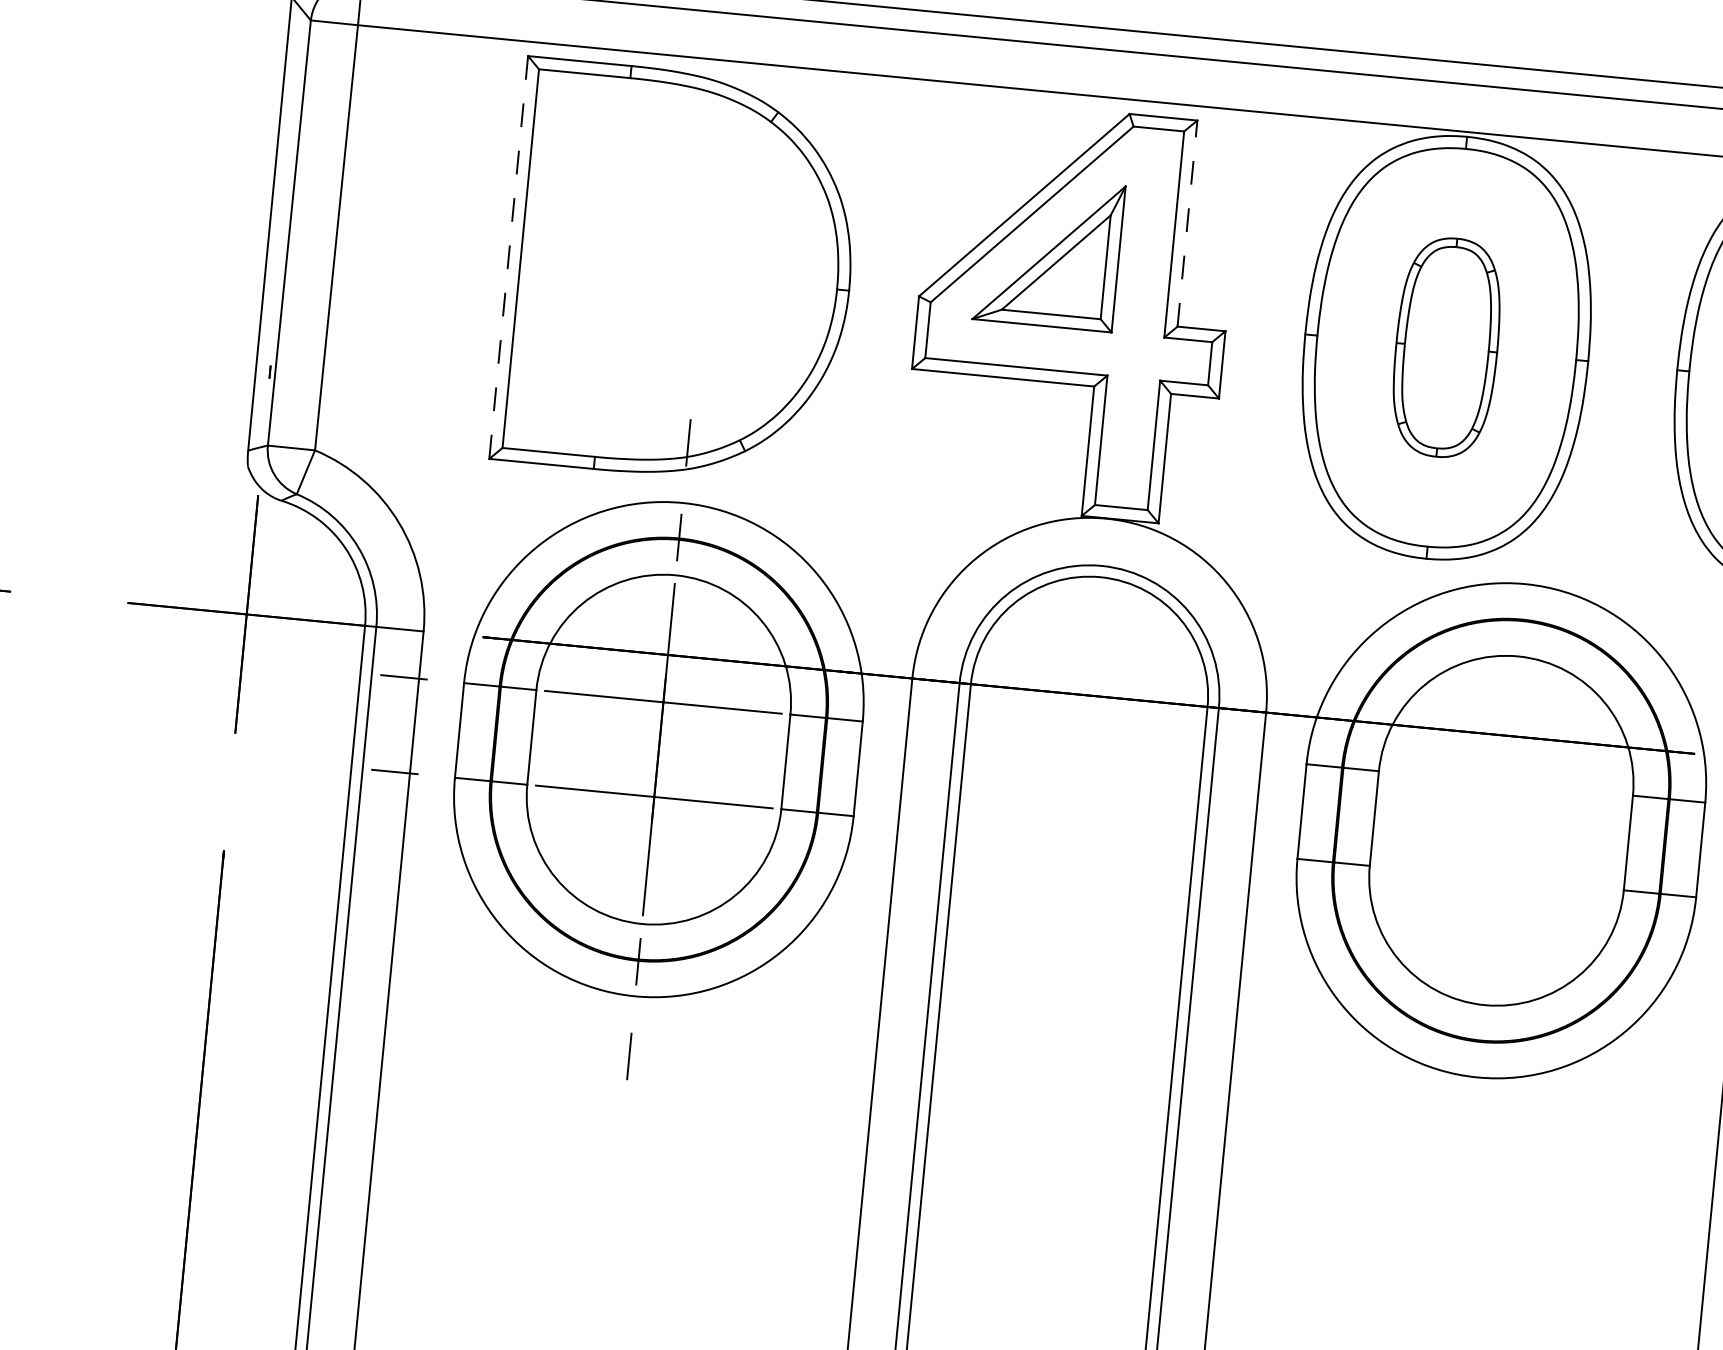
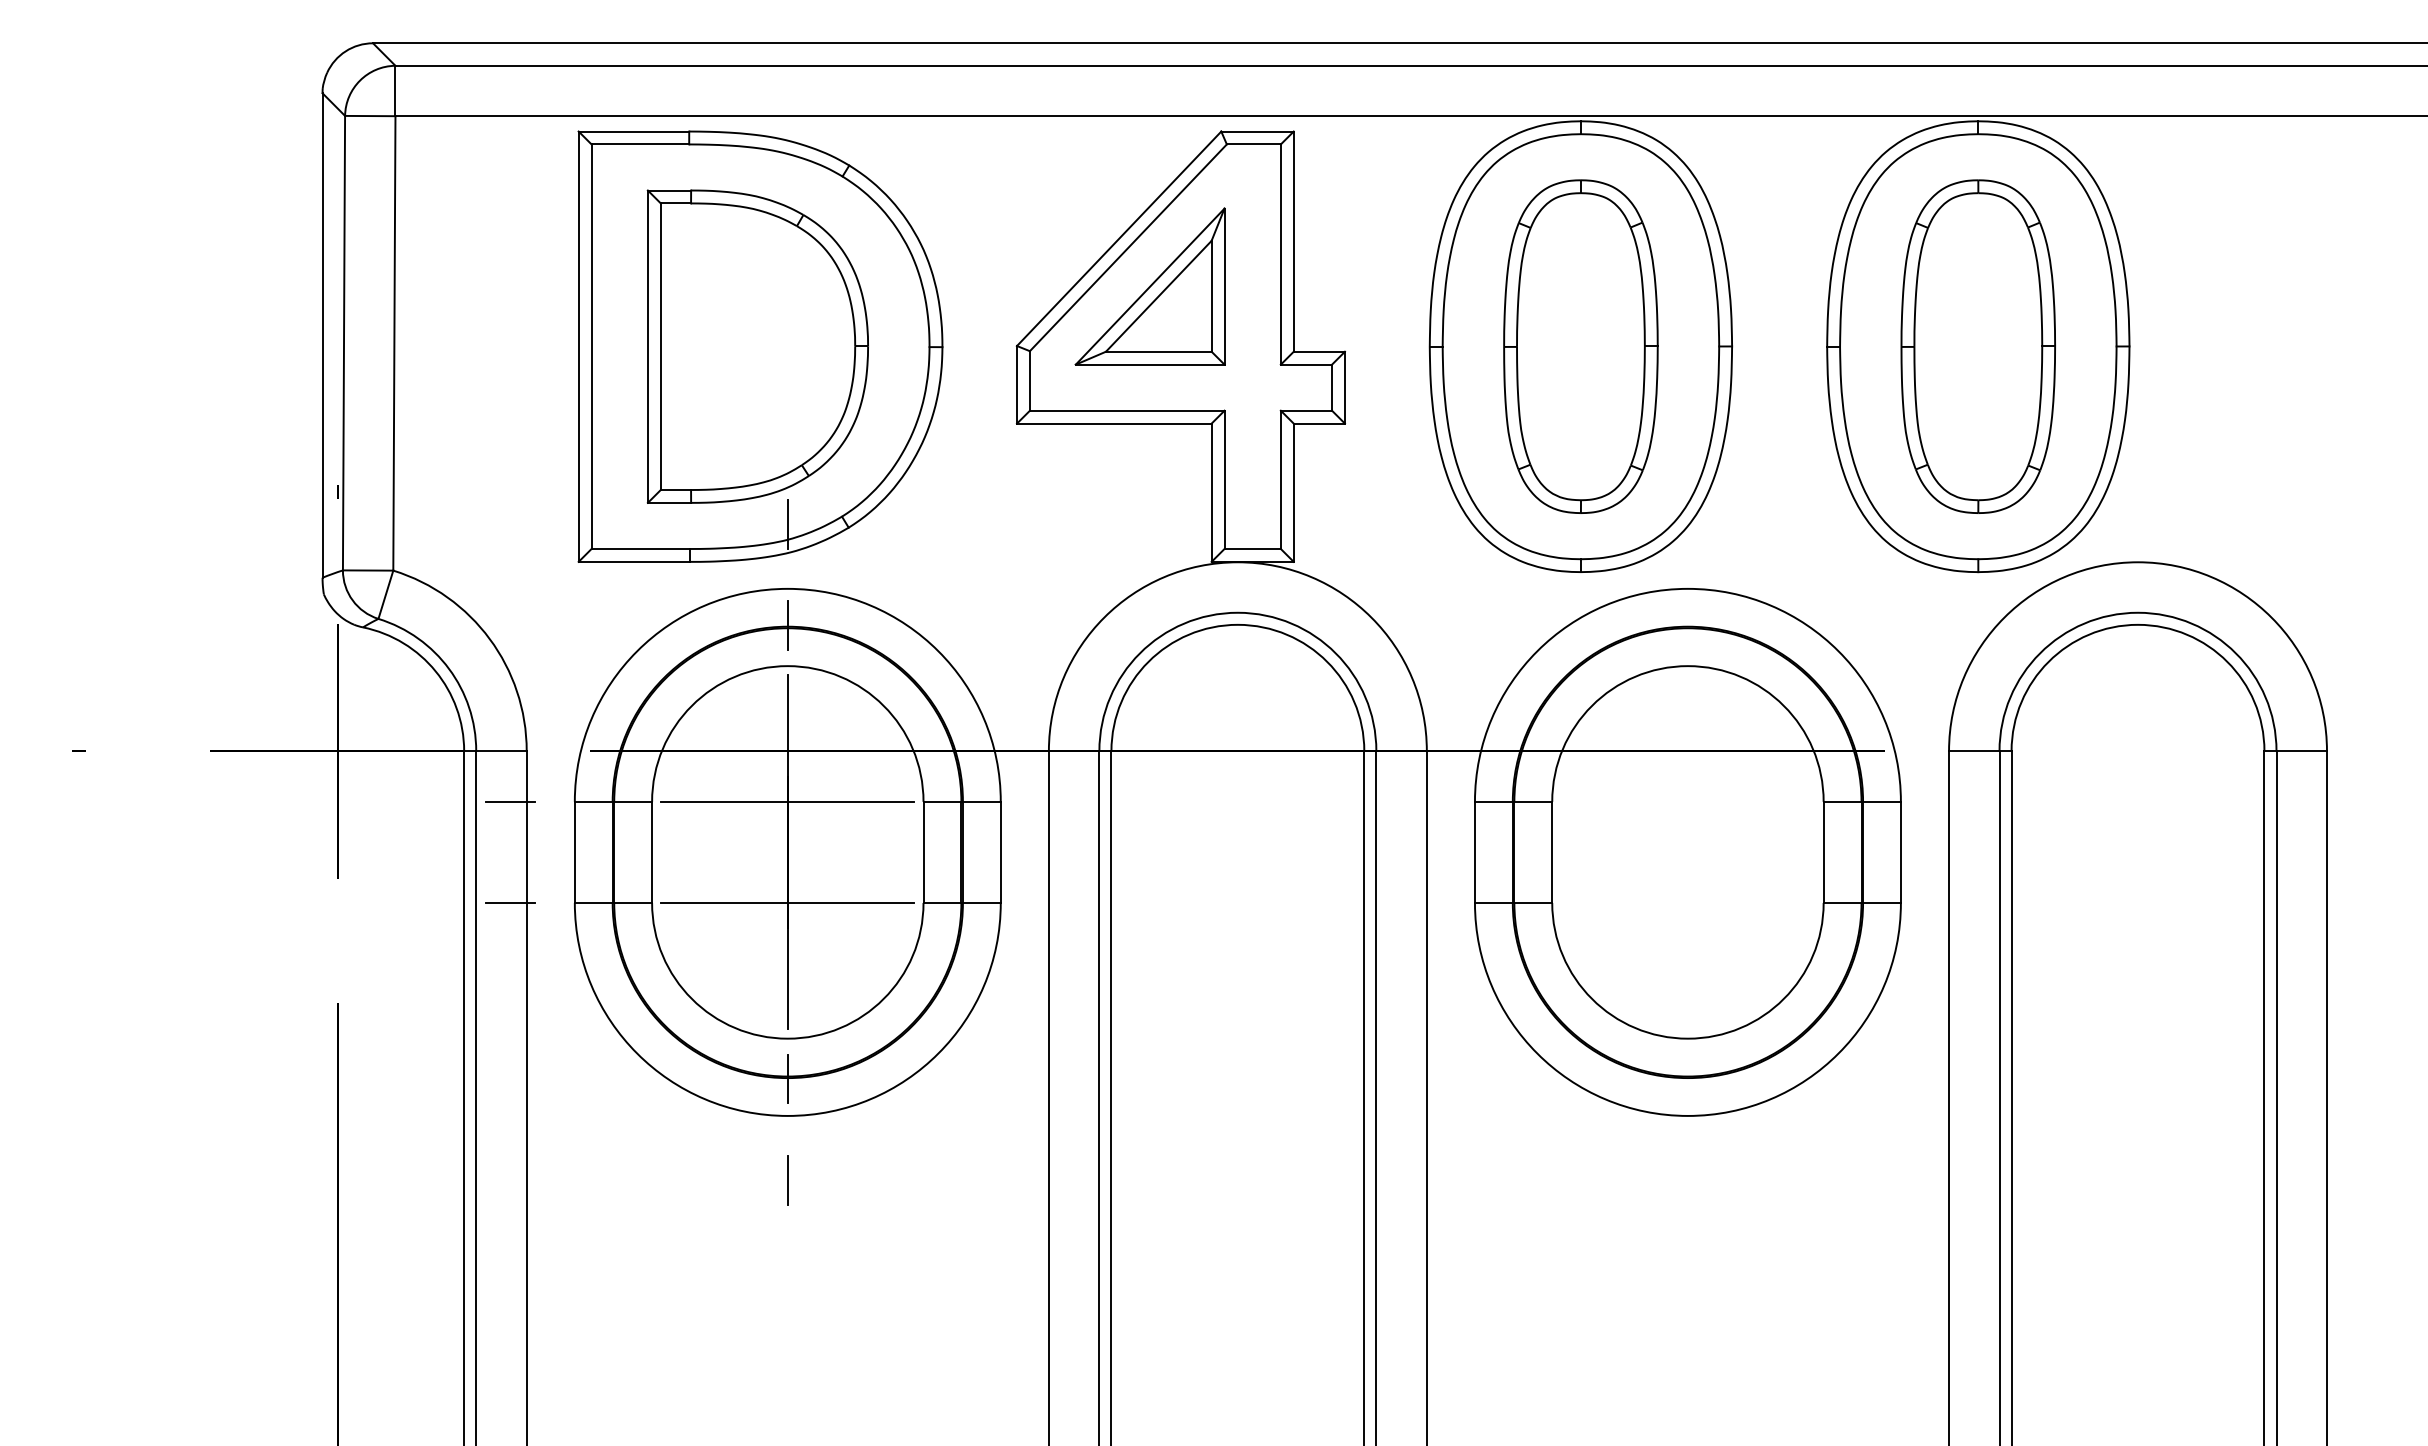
line: (1187, 223) -> (1293, 241), dashed -> solid
line: (508, 258) -> (578, 347), dashed -> solid
part: (676, 273) -> (757, 346), added
part: (1446, 347) -> (1580, 346), size x1.43

